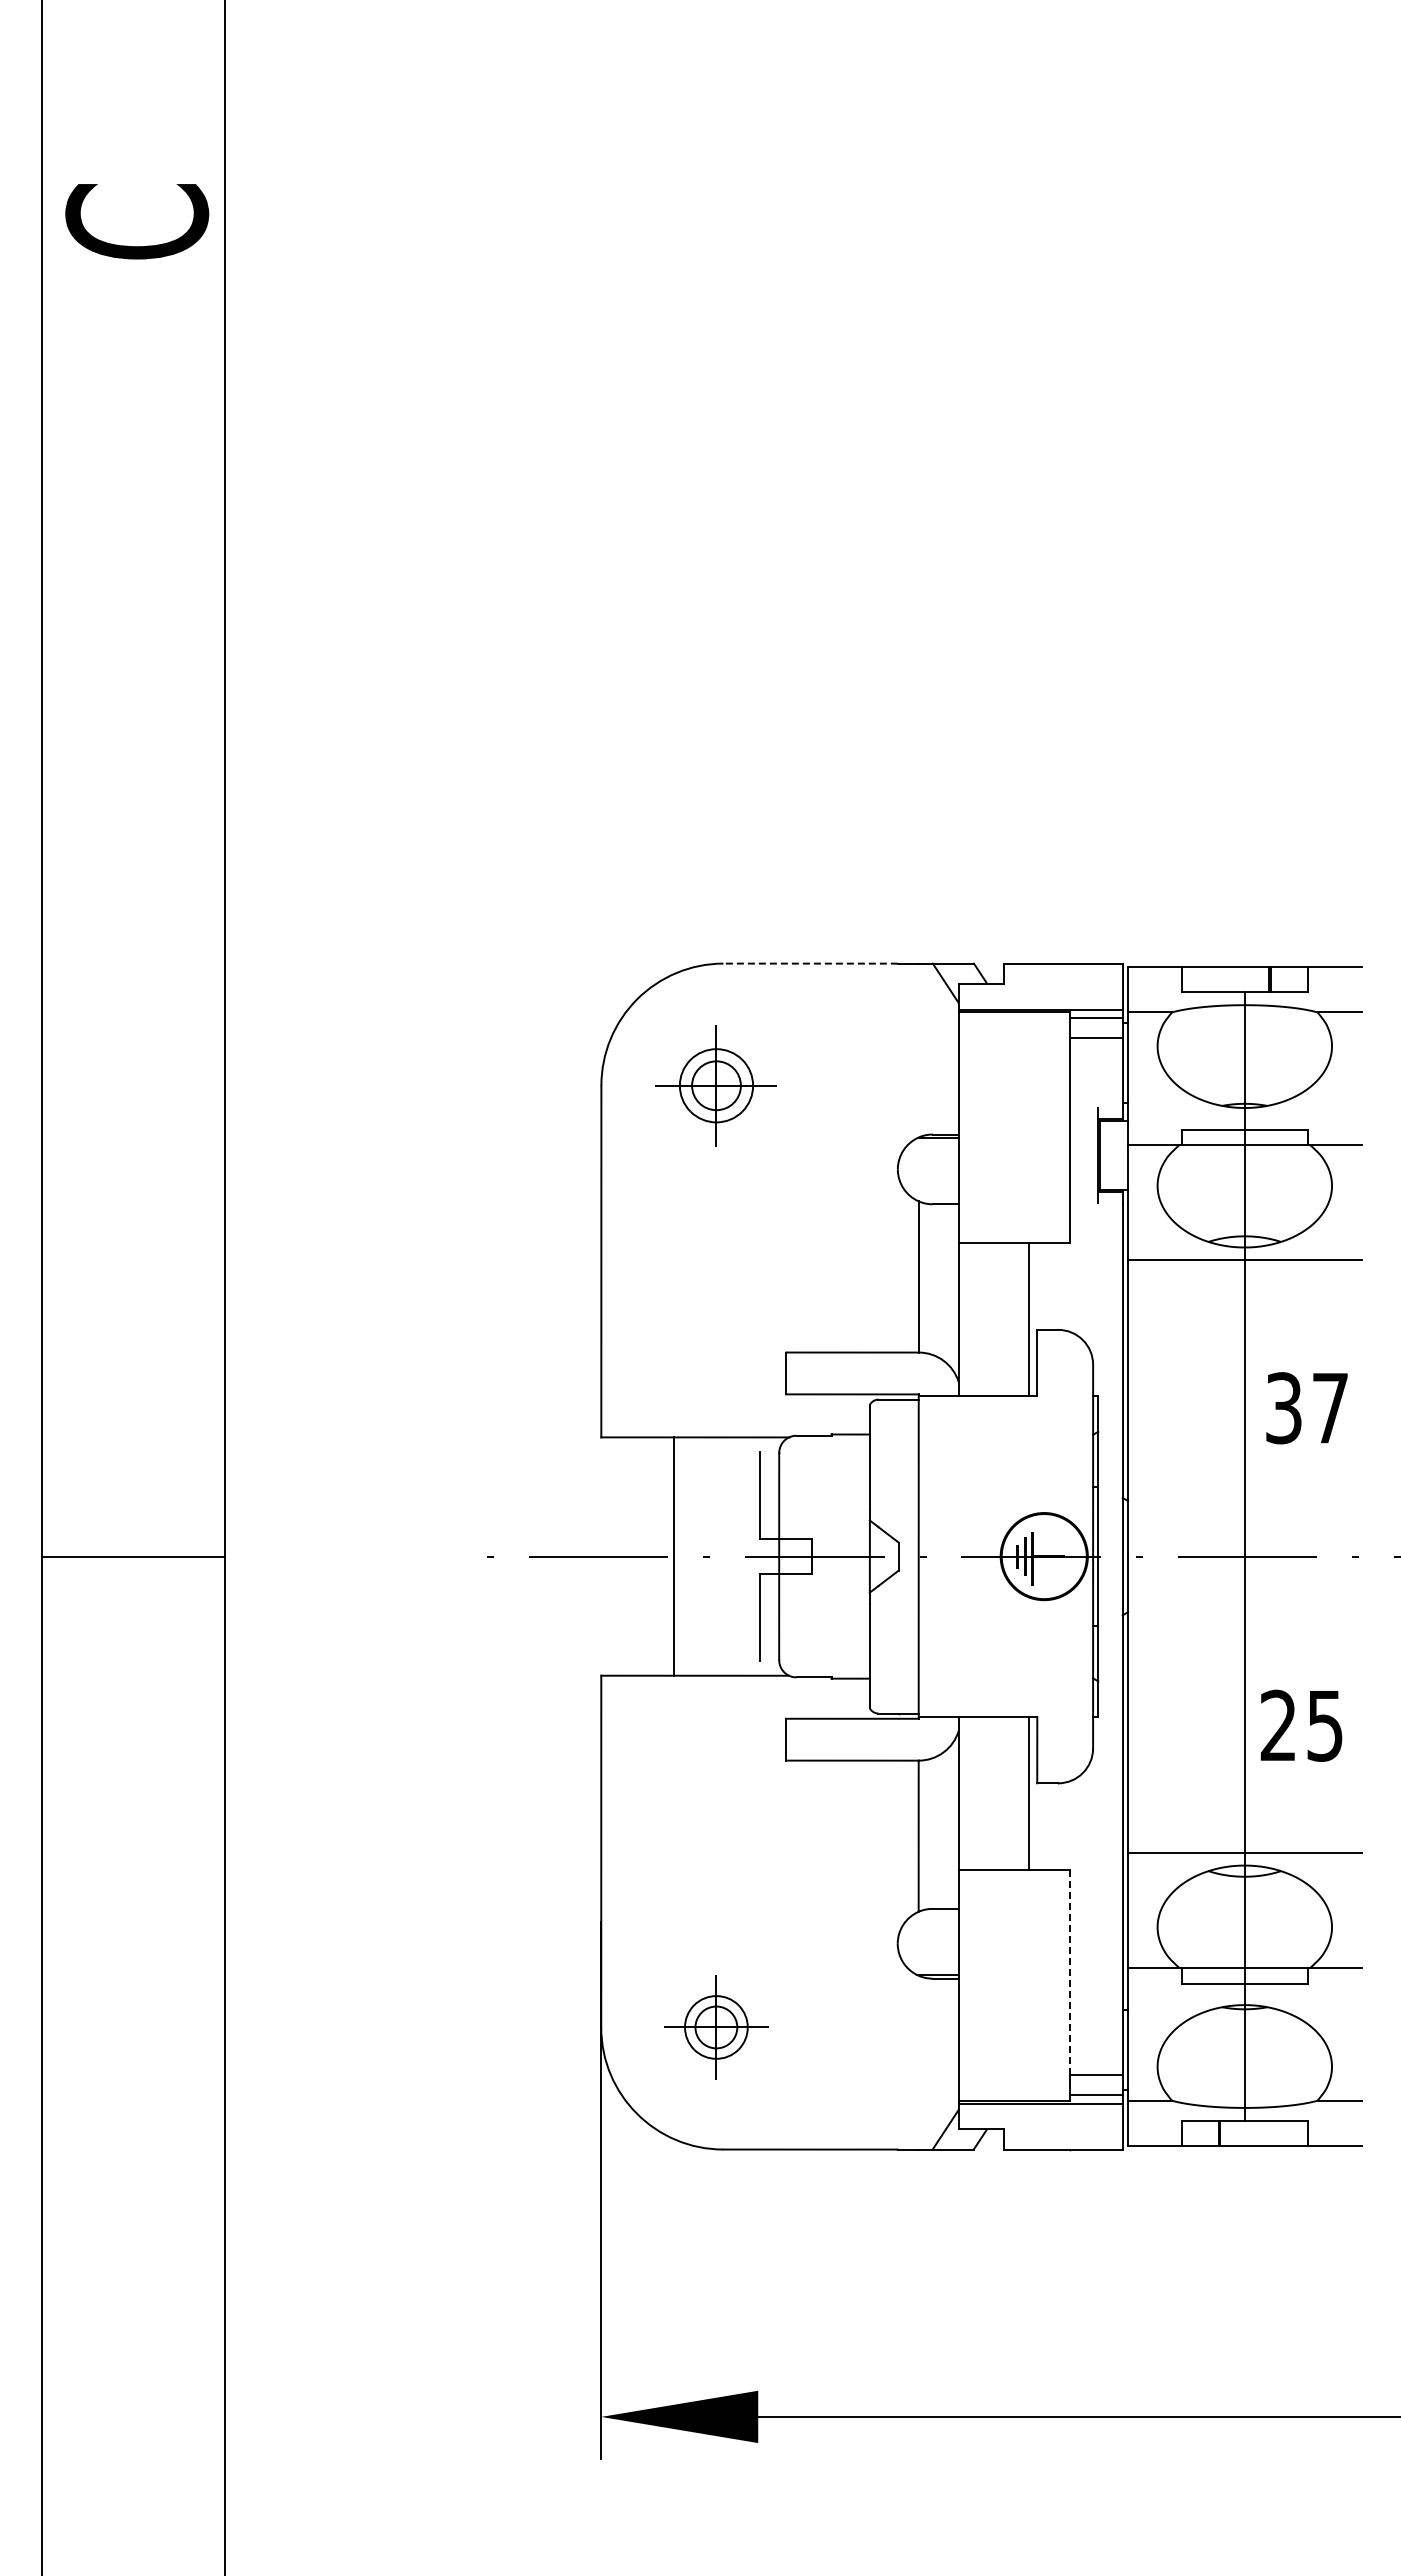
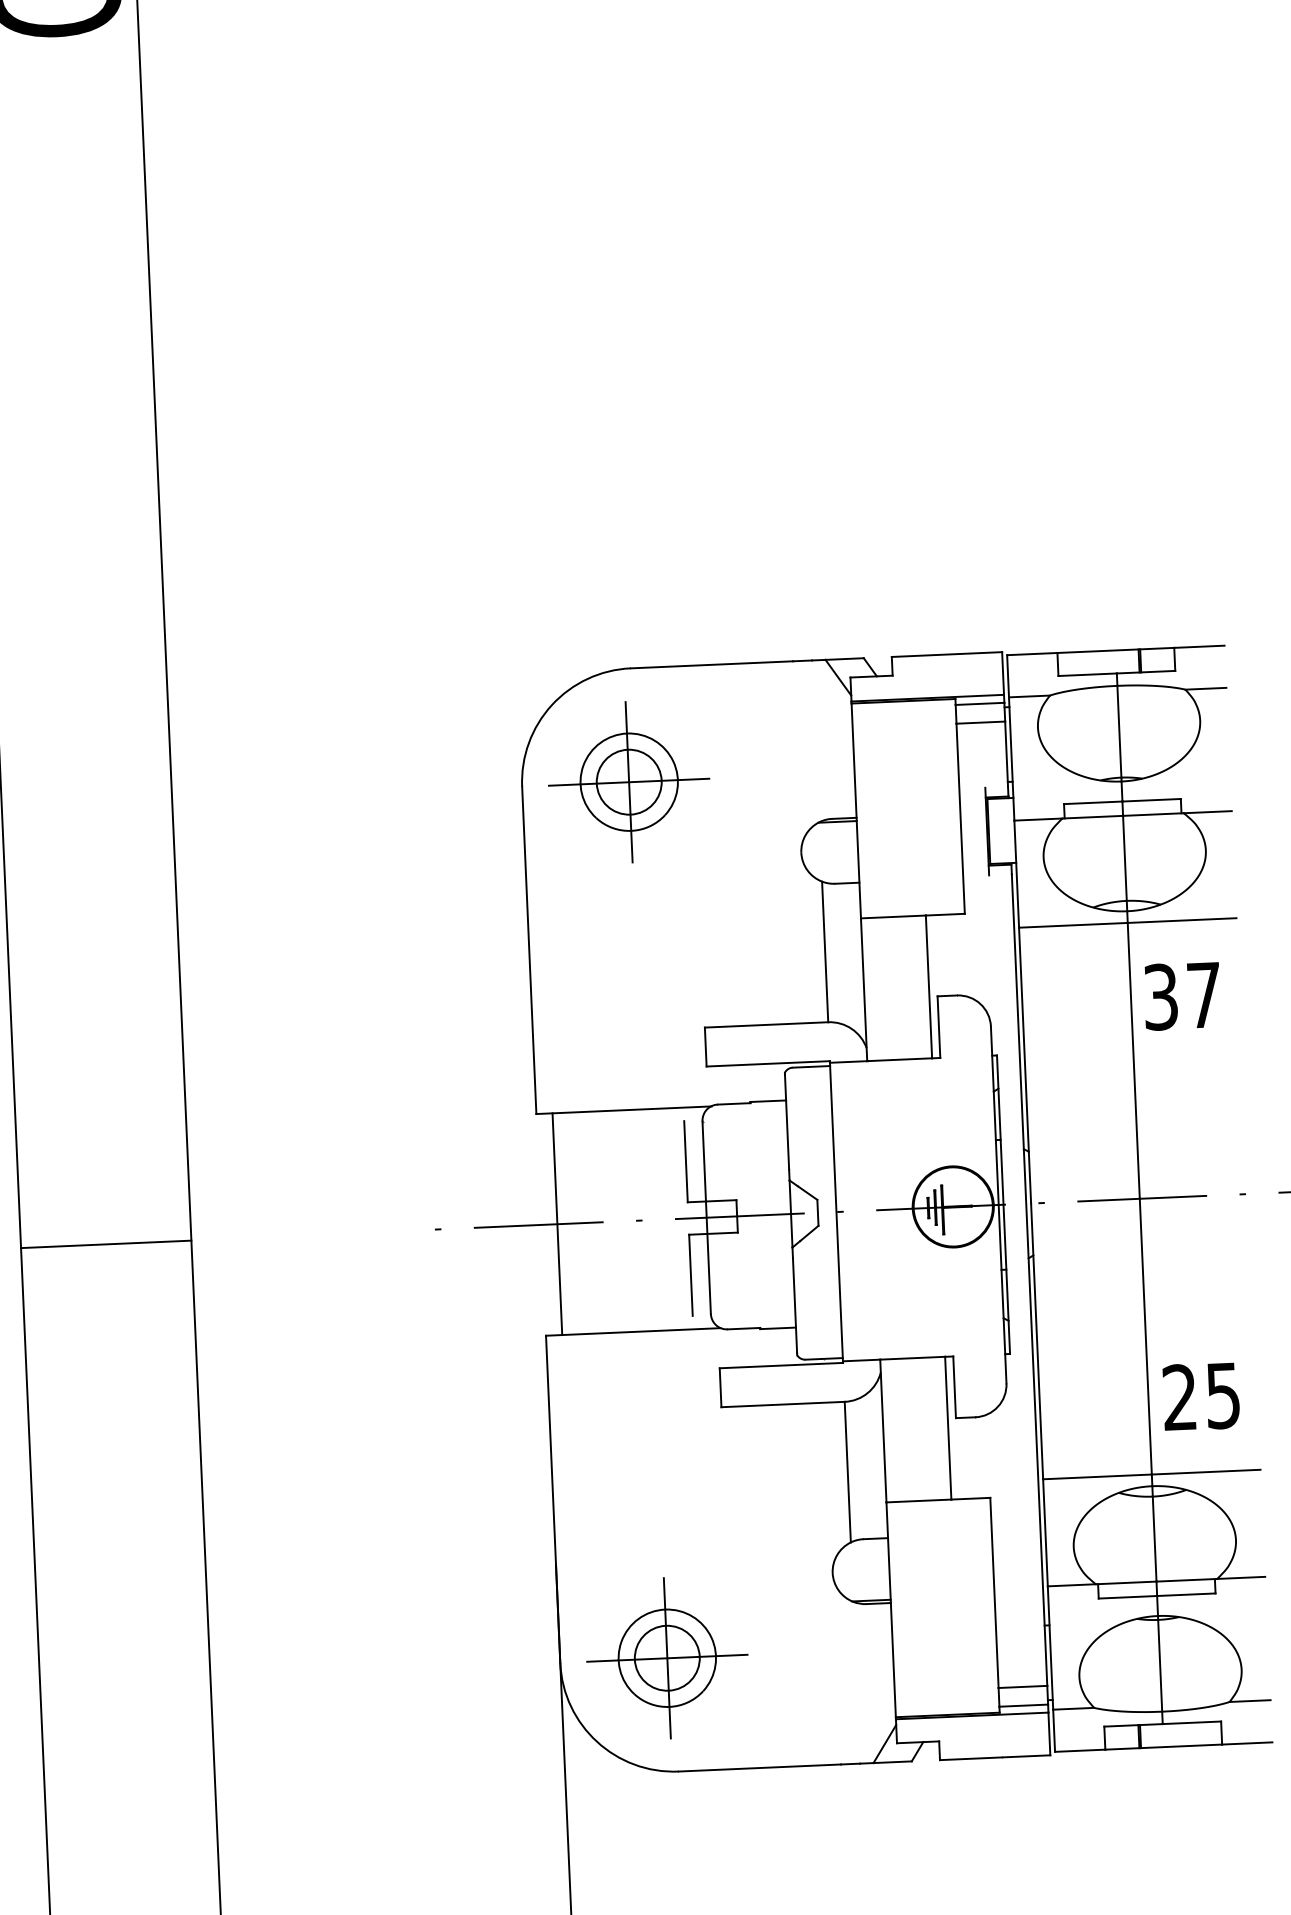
line: (810, 963) -> (711, 664), dashed -> solid
part: (716, 1085) -> (629, 782), size x1.43
text: (1306, 1408) -> (1181, 996), moved
line: (673, 1556) -> (557, 1224), moved
text: (1301, 1725) -> (1201, 1396), moved
line: (1070, 1972) -> (994, 1592), dashed -> solid
part: (716, 2027) -> (667, 1658), size x1.67

